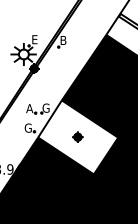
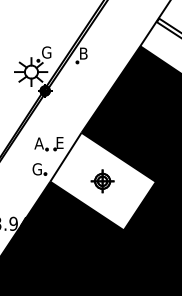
text: (34, 39) -> (45, 52), E -> G
text: (45, 107) -> (59, 142), G -> E
part: (77, 136) -> (102, 180), size x1.6

